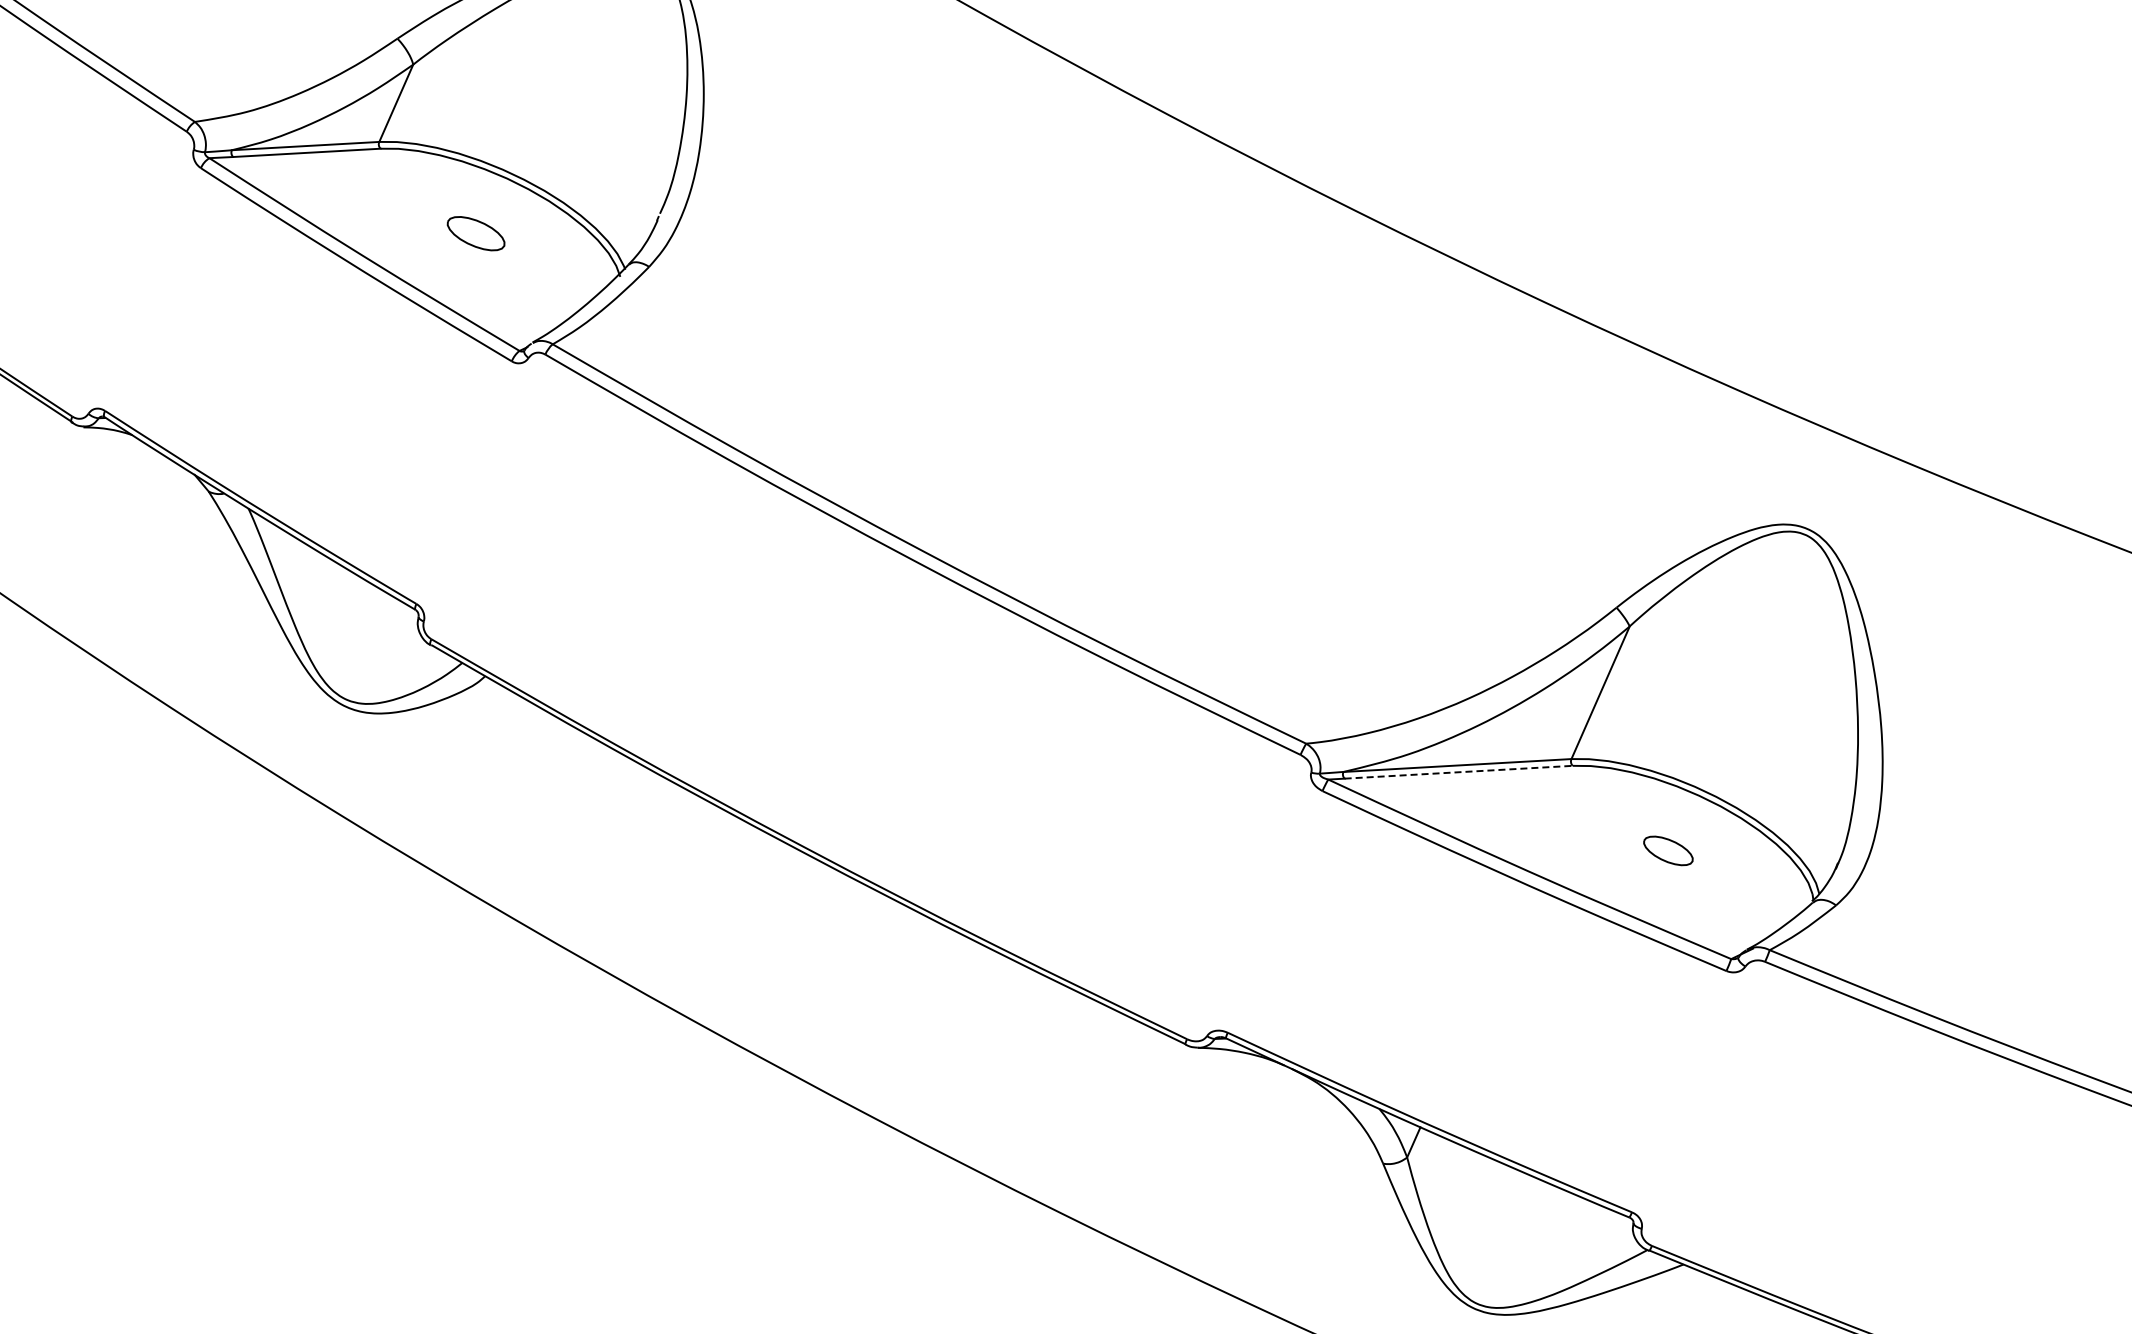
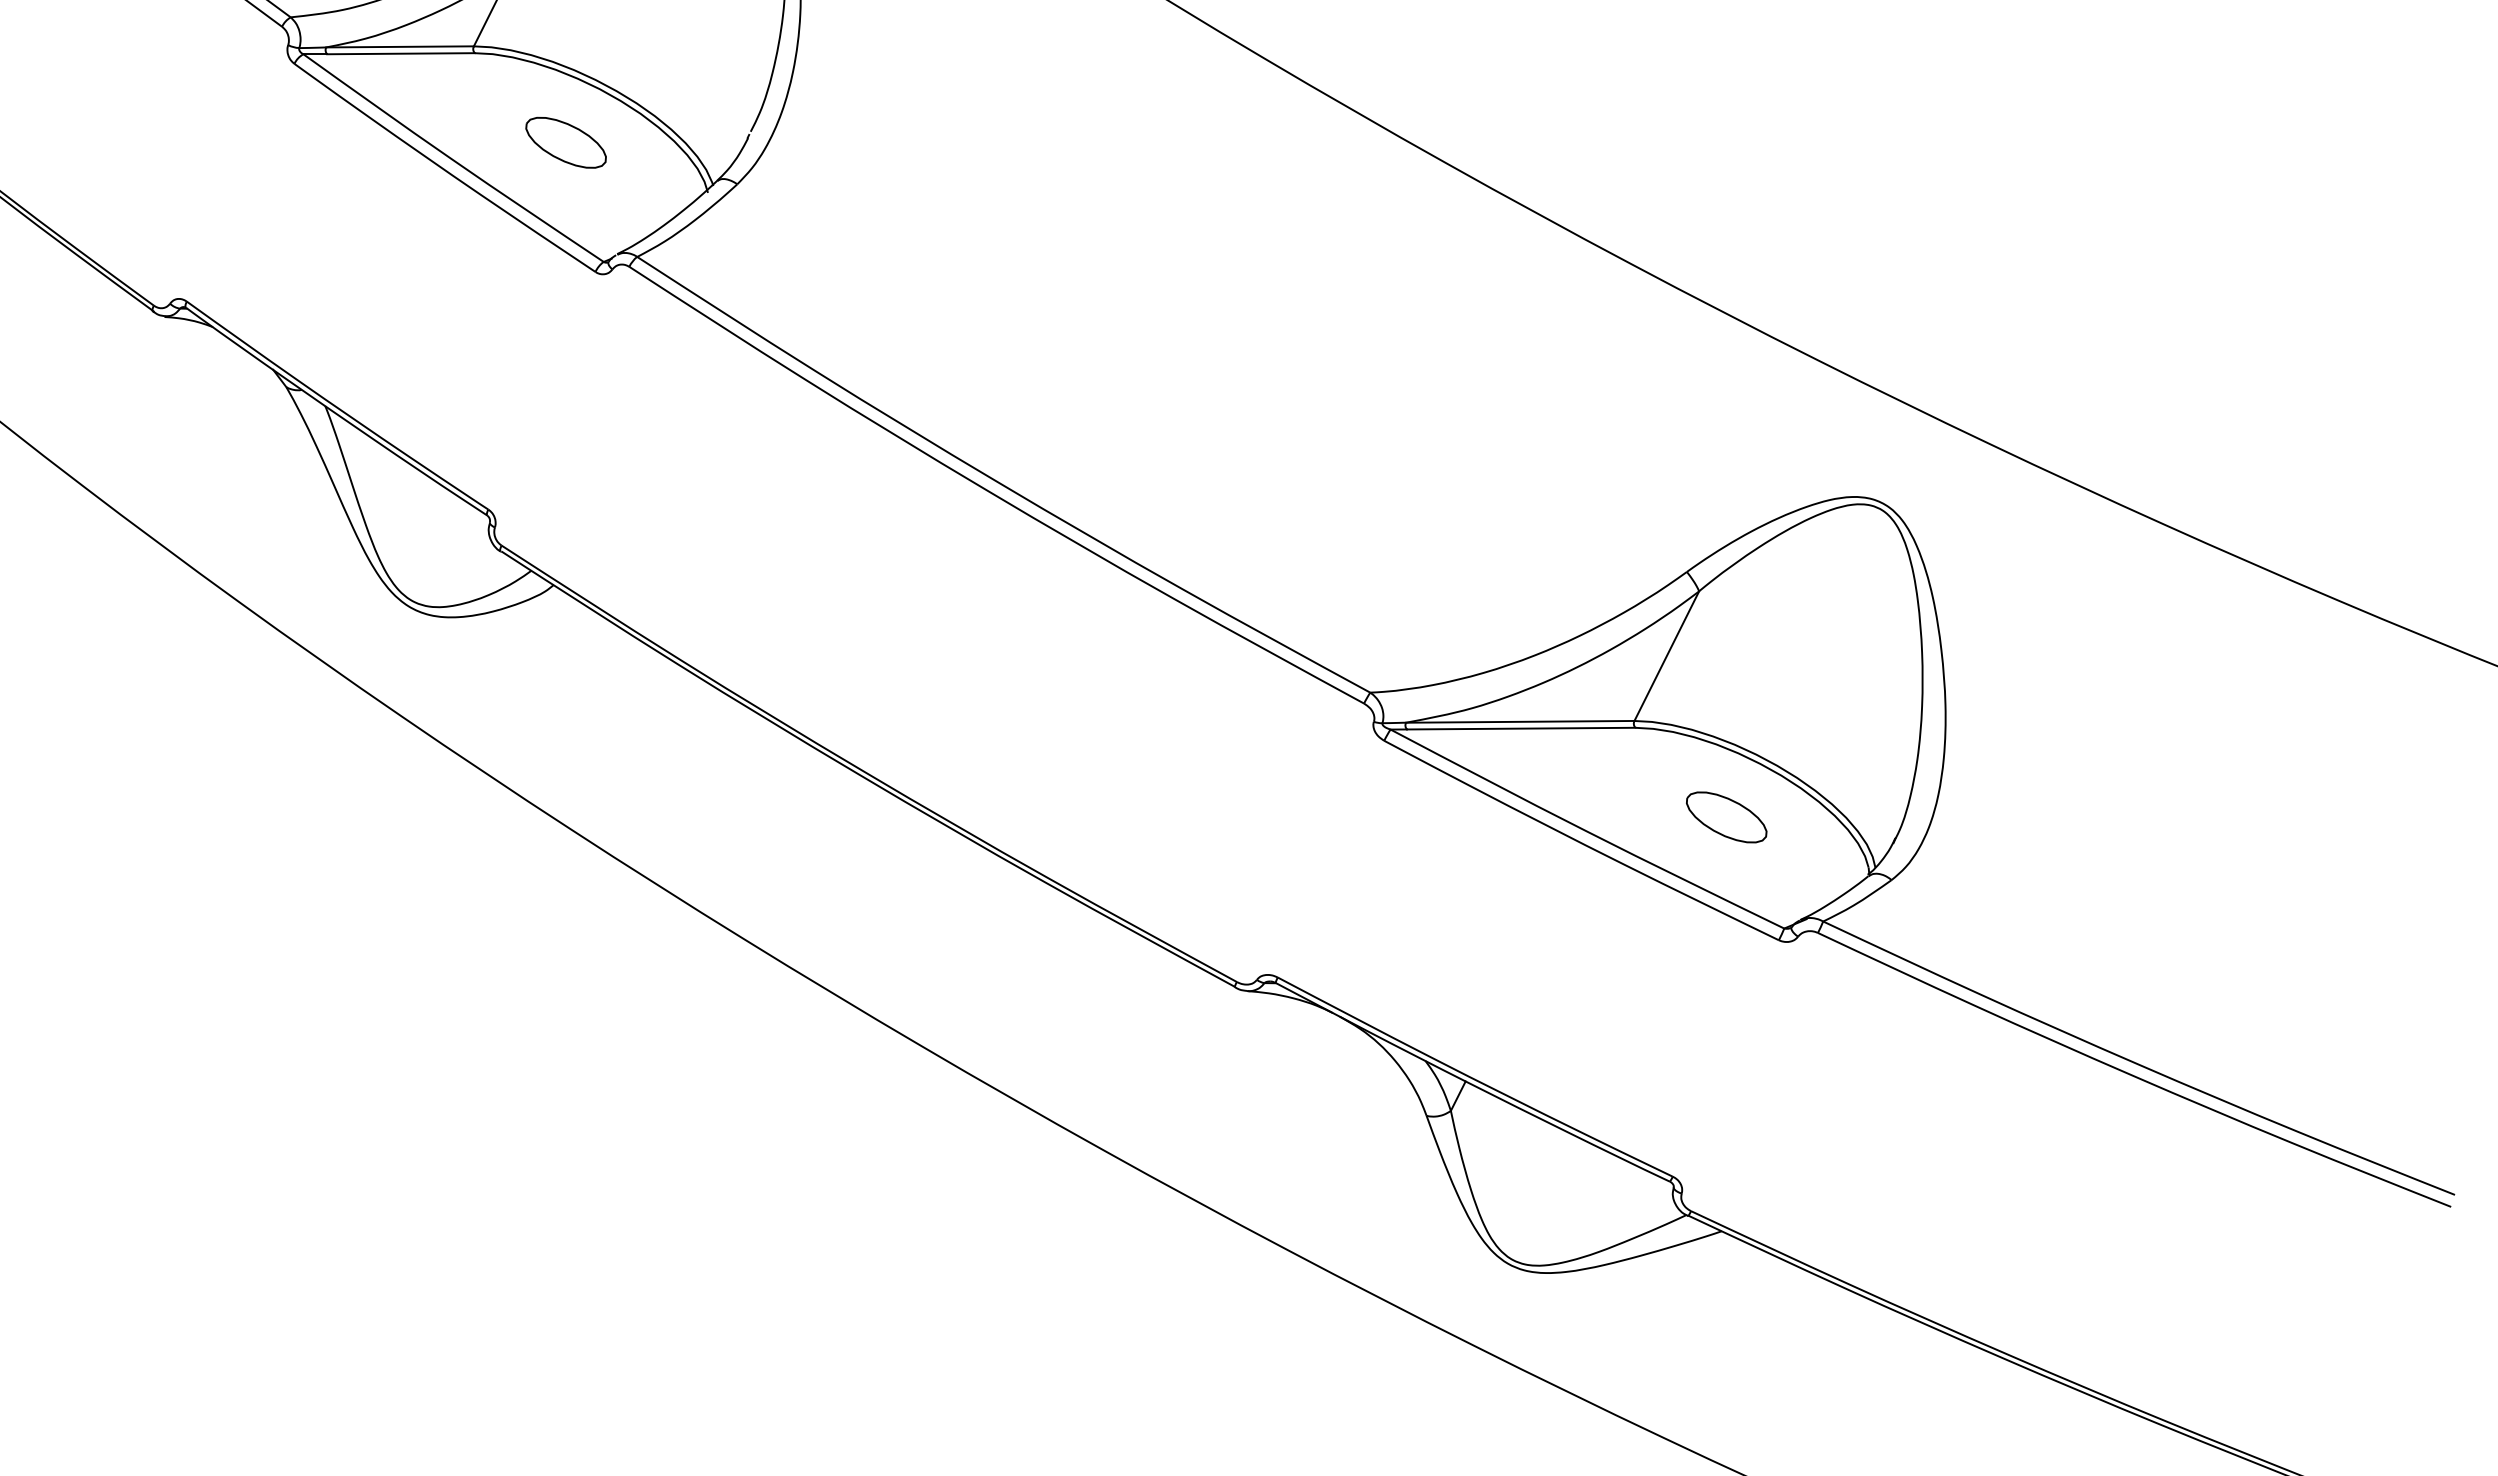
part: (475, 233) -> (565, 142), size x1.43
line: (1459, 772) -> (1521, 728), dashed -> solid
part: (1668, 850) -> (1726, 817), size x1.67

